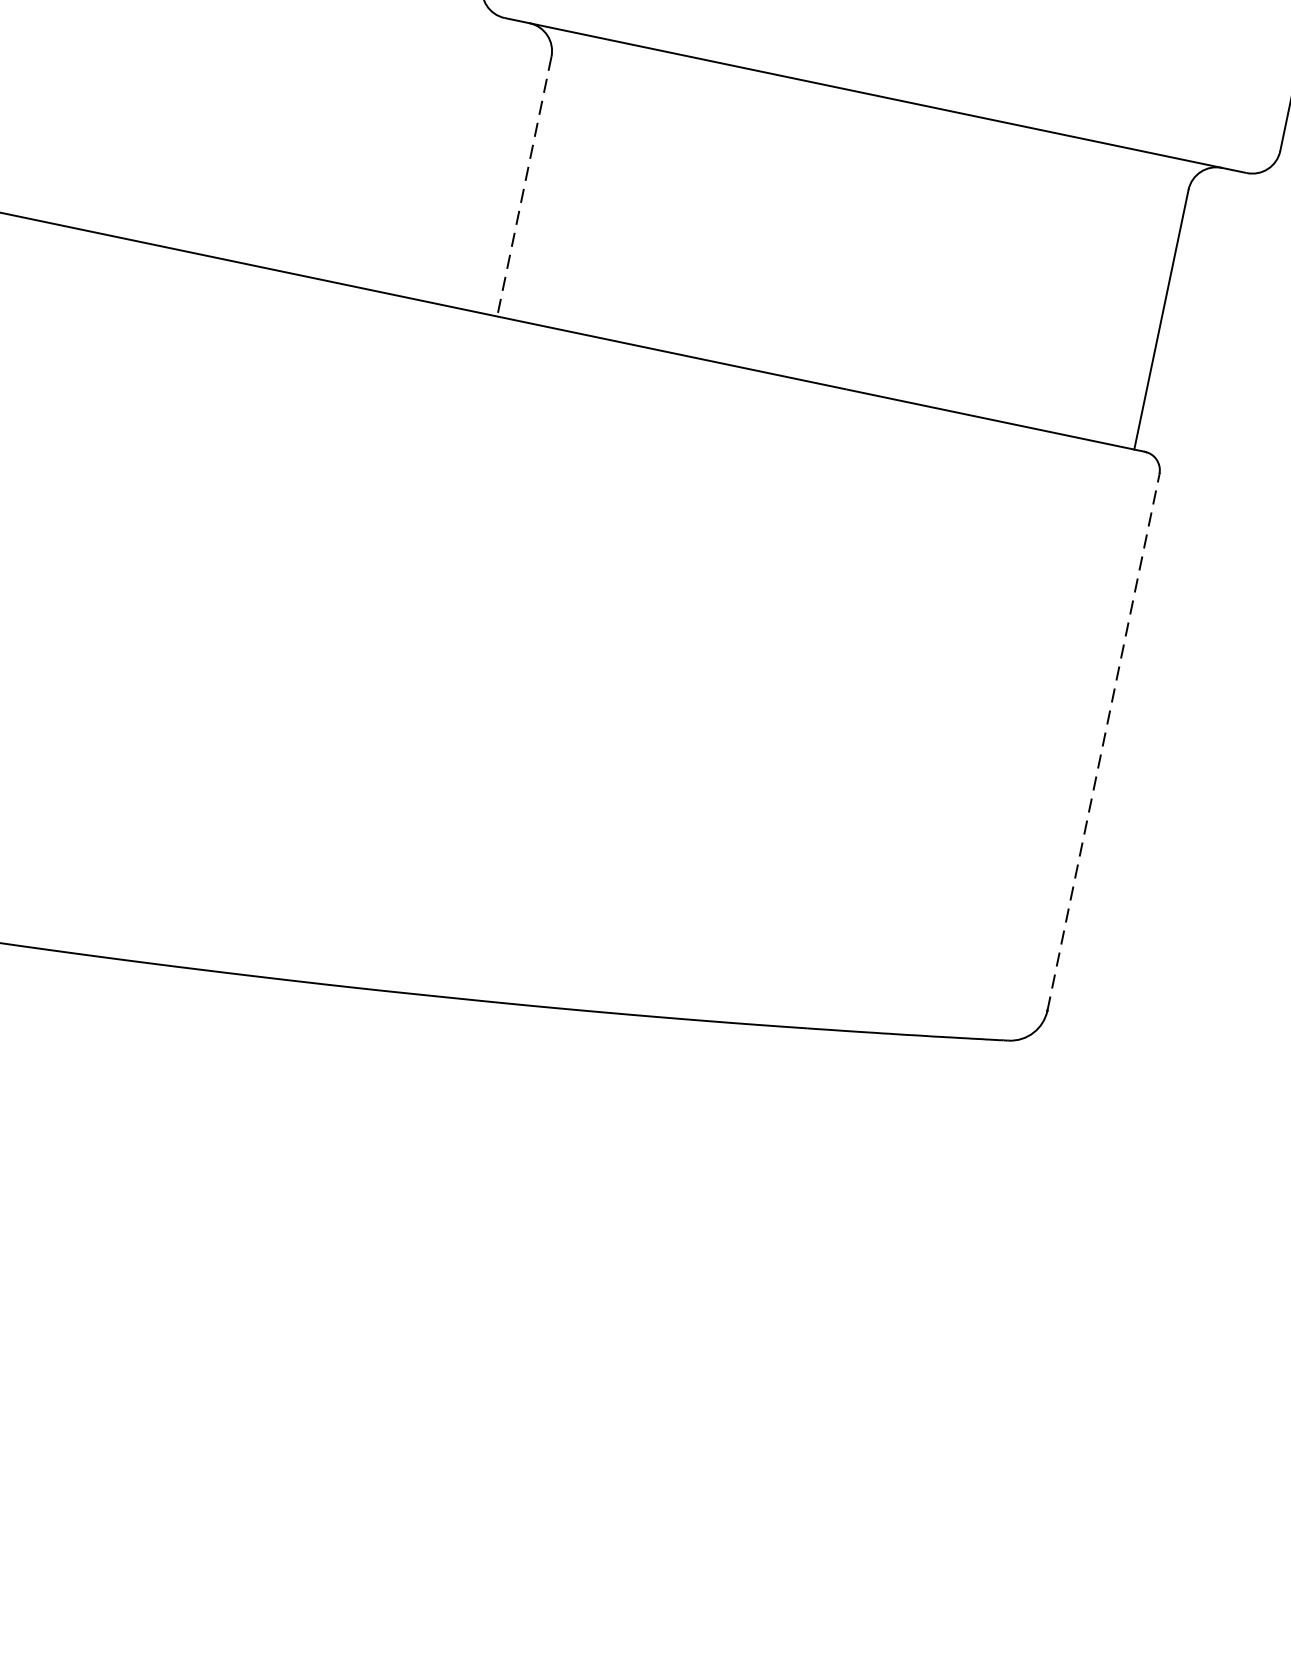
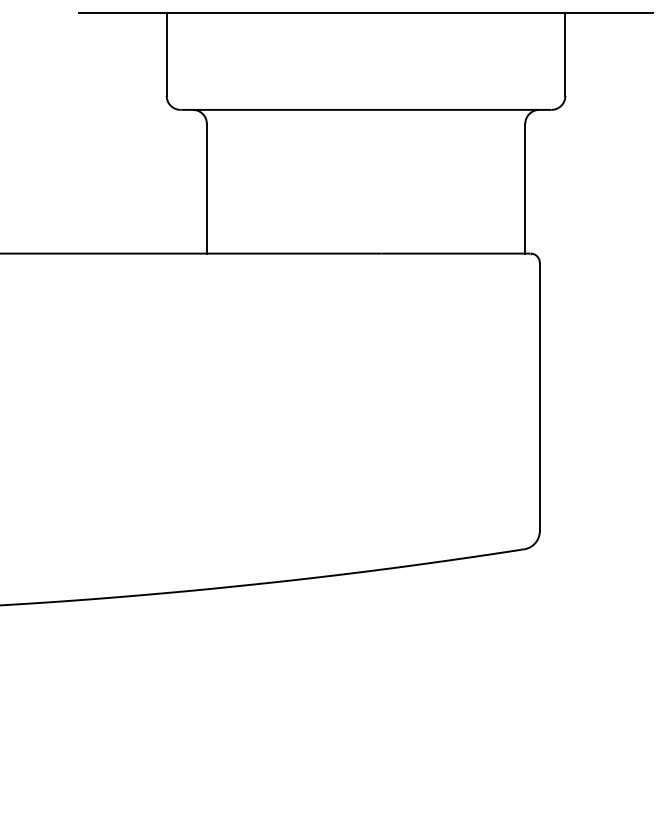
line: (523, 186) -> (206, 188), dashed -> solid
line: (1102, 741) -> (539, 396), dashed -> solid

